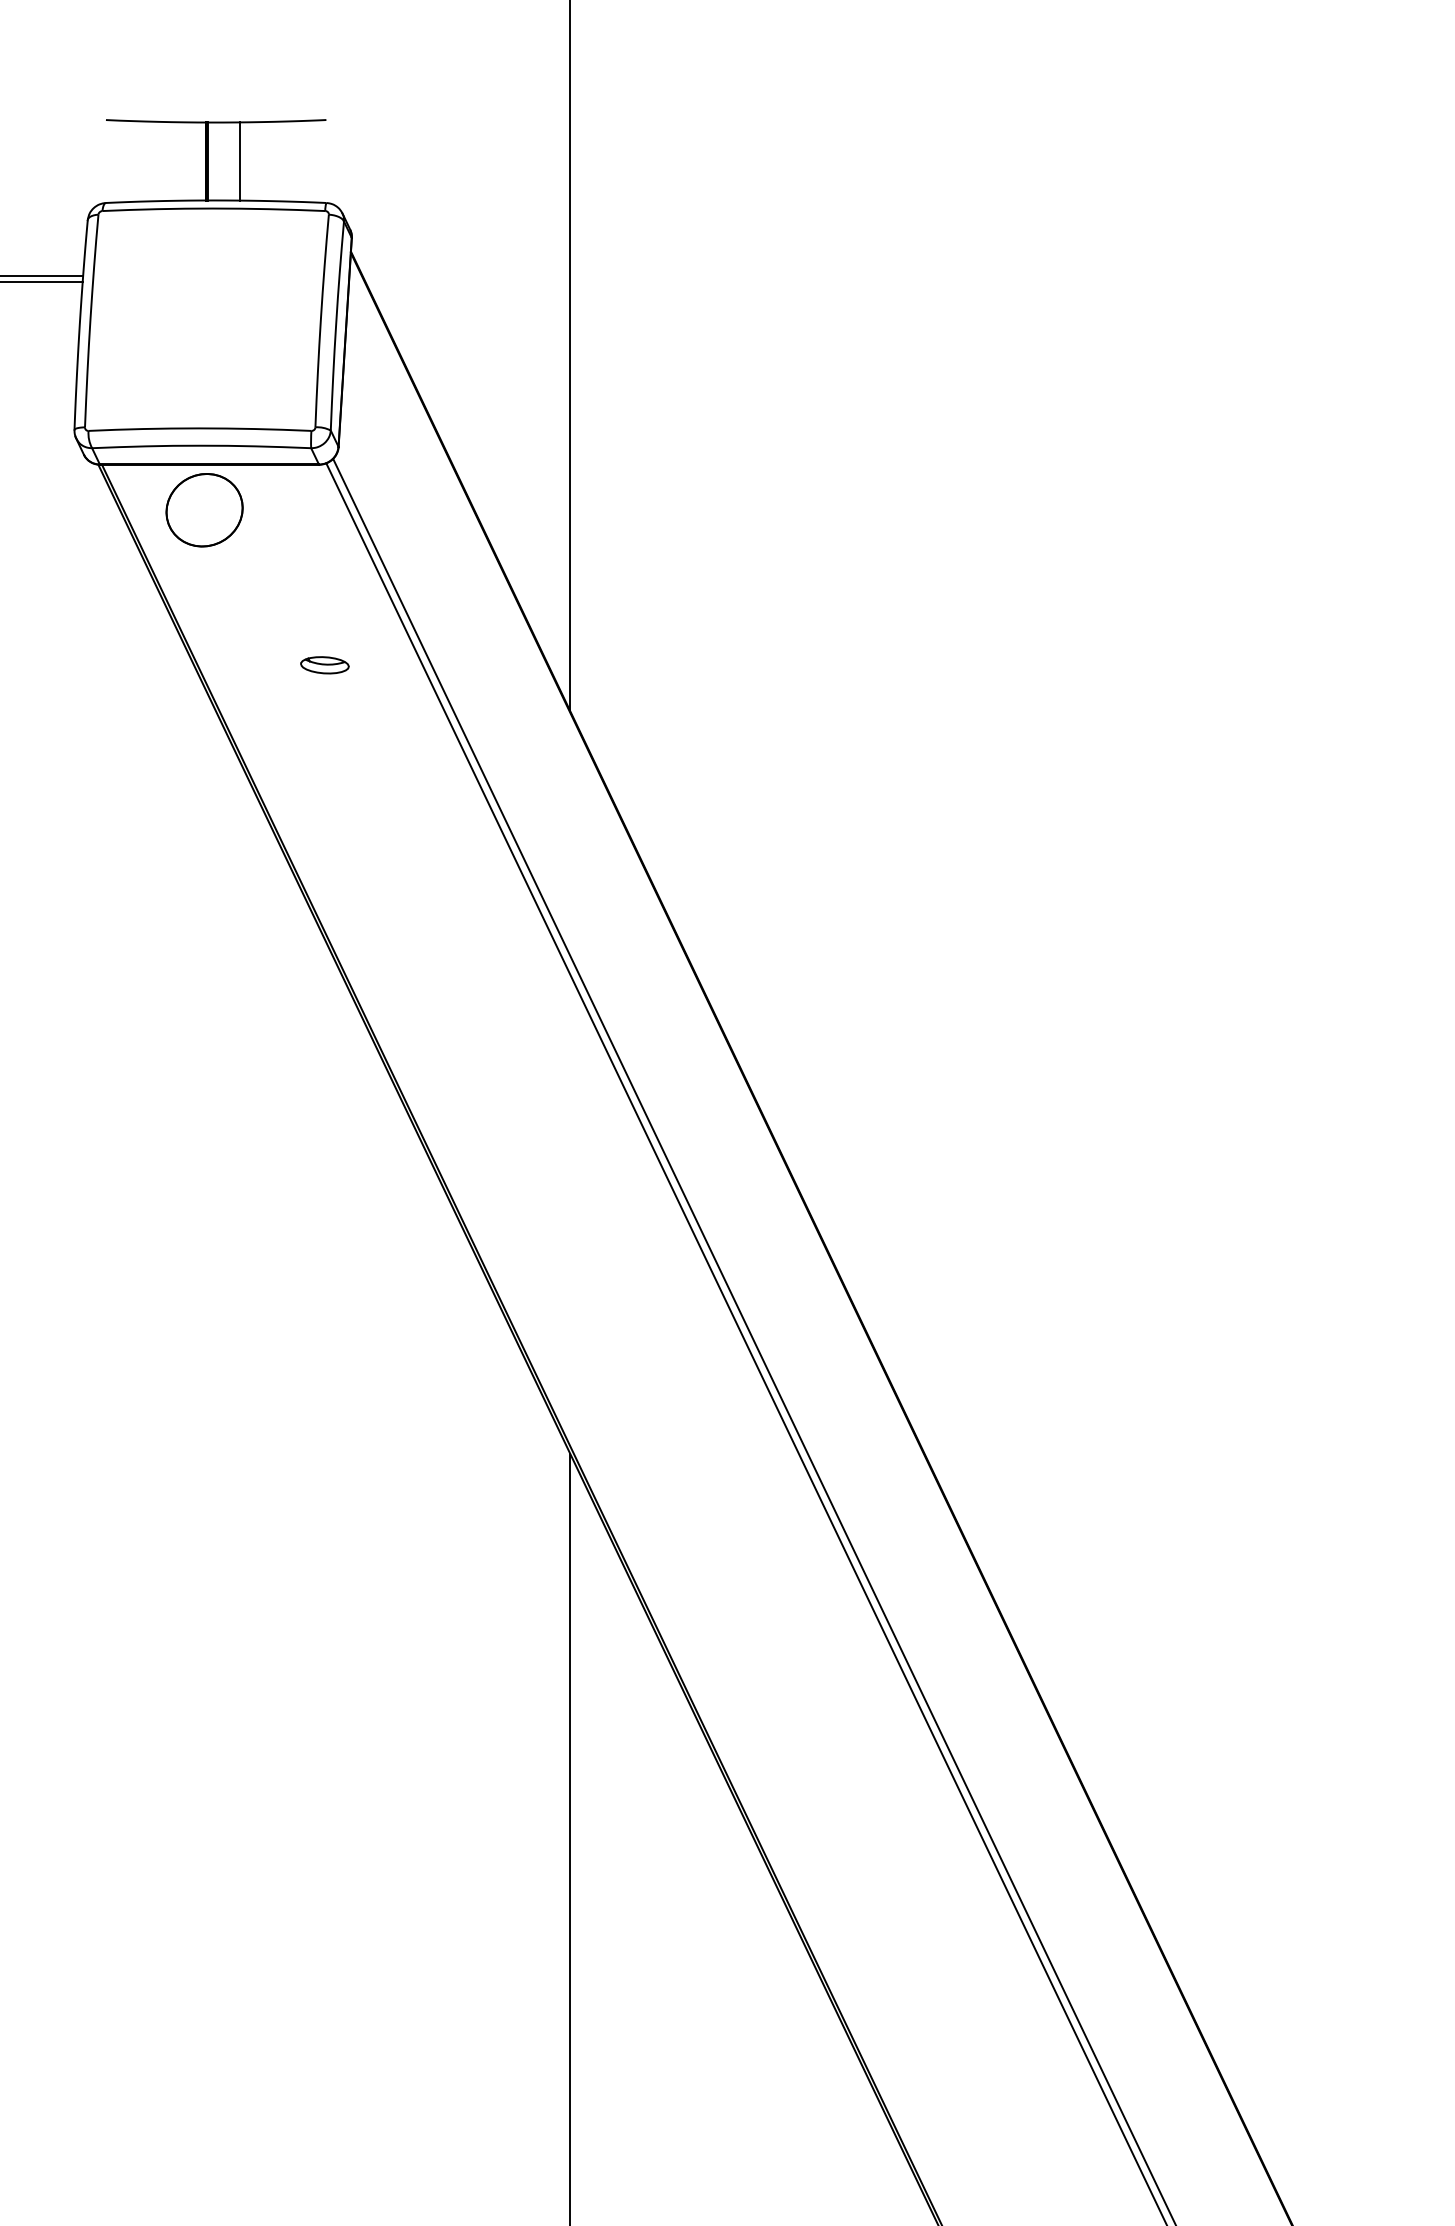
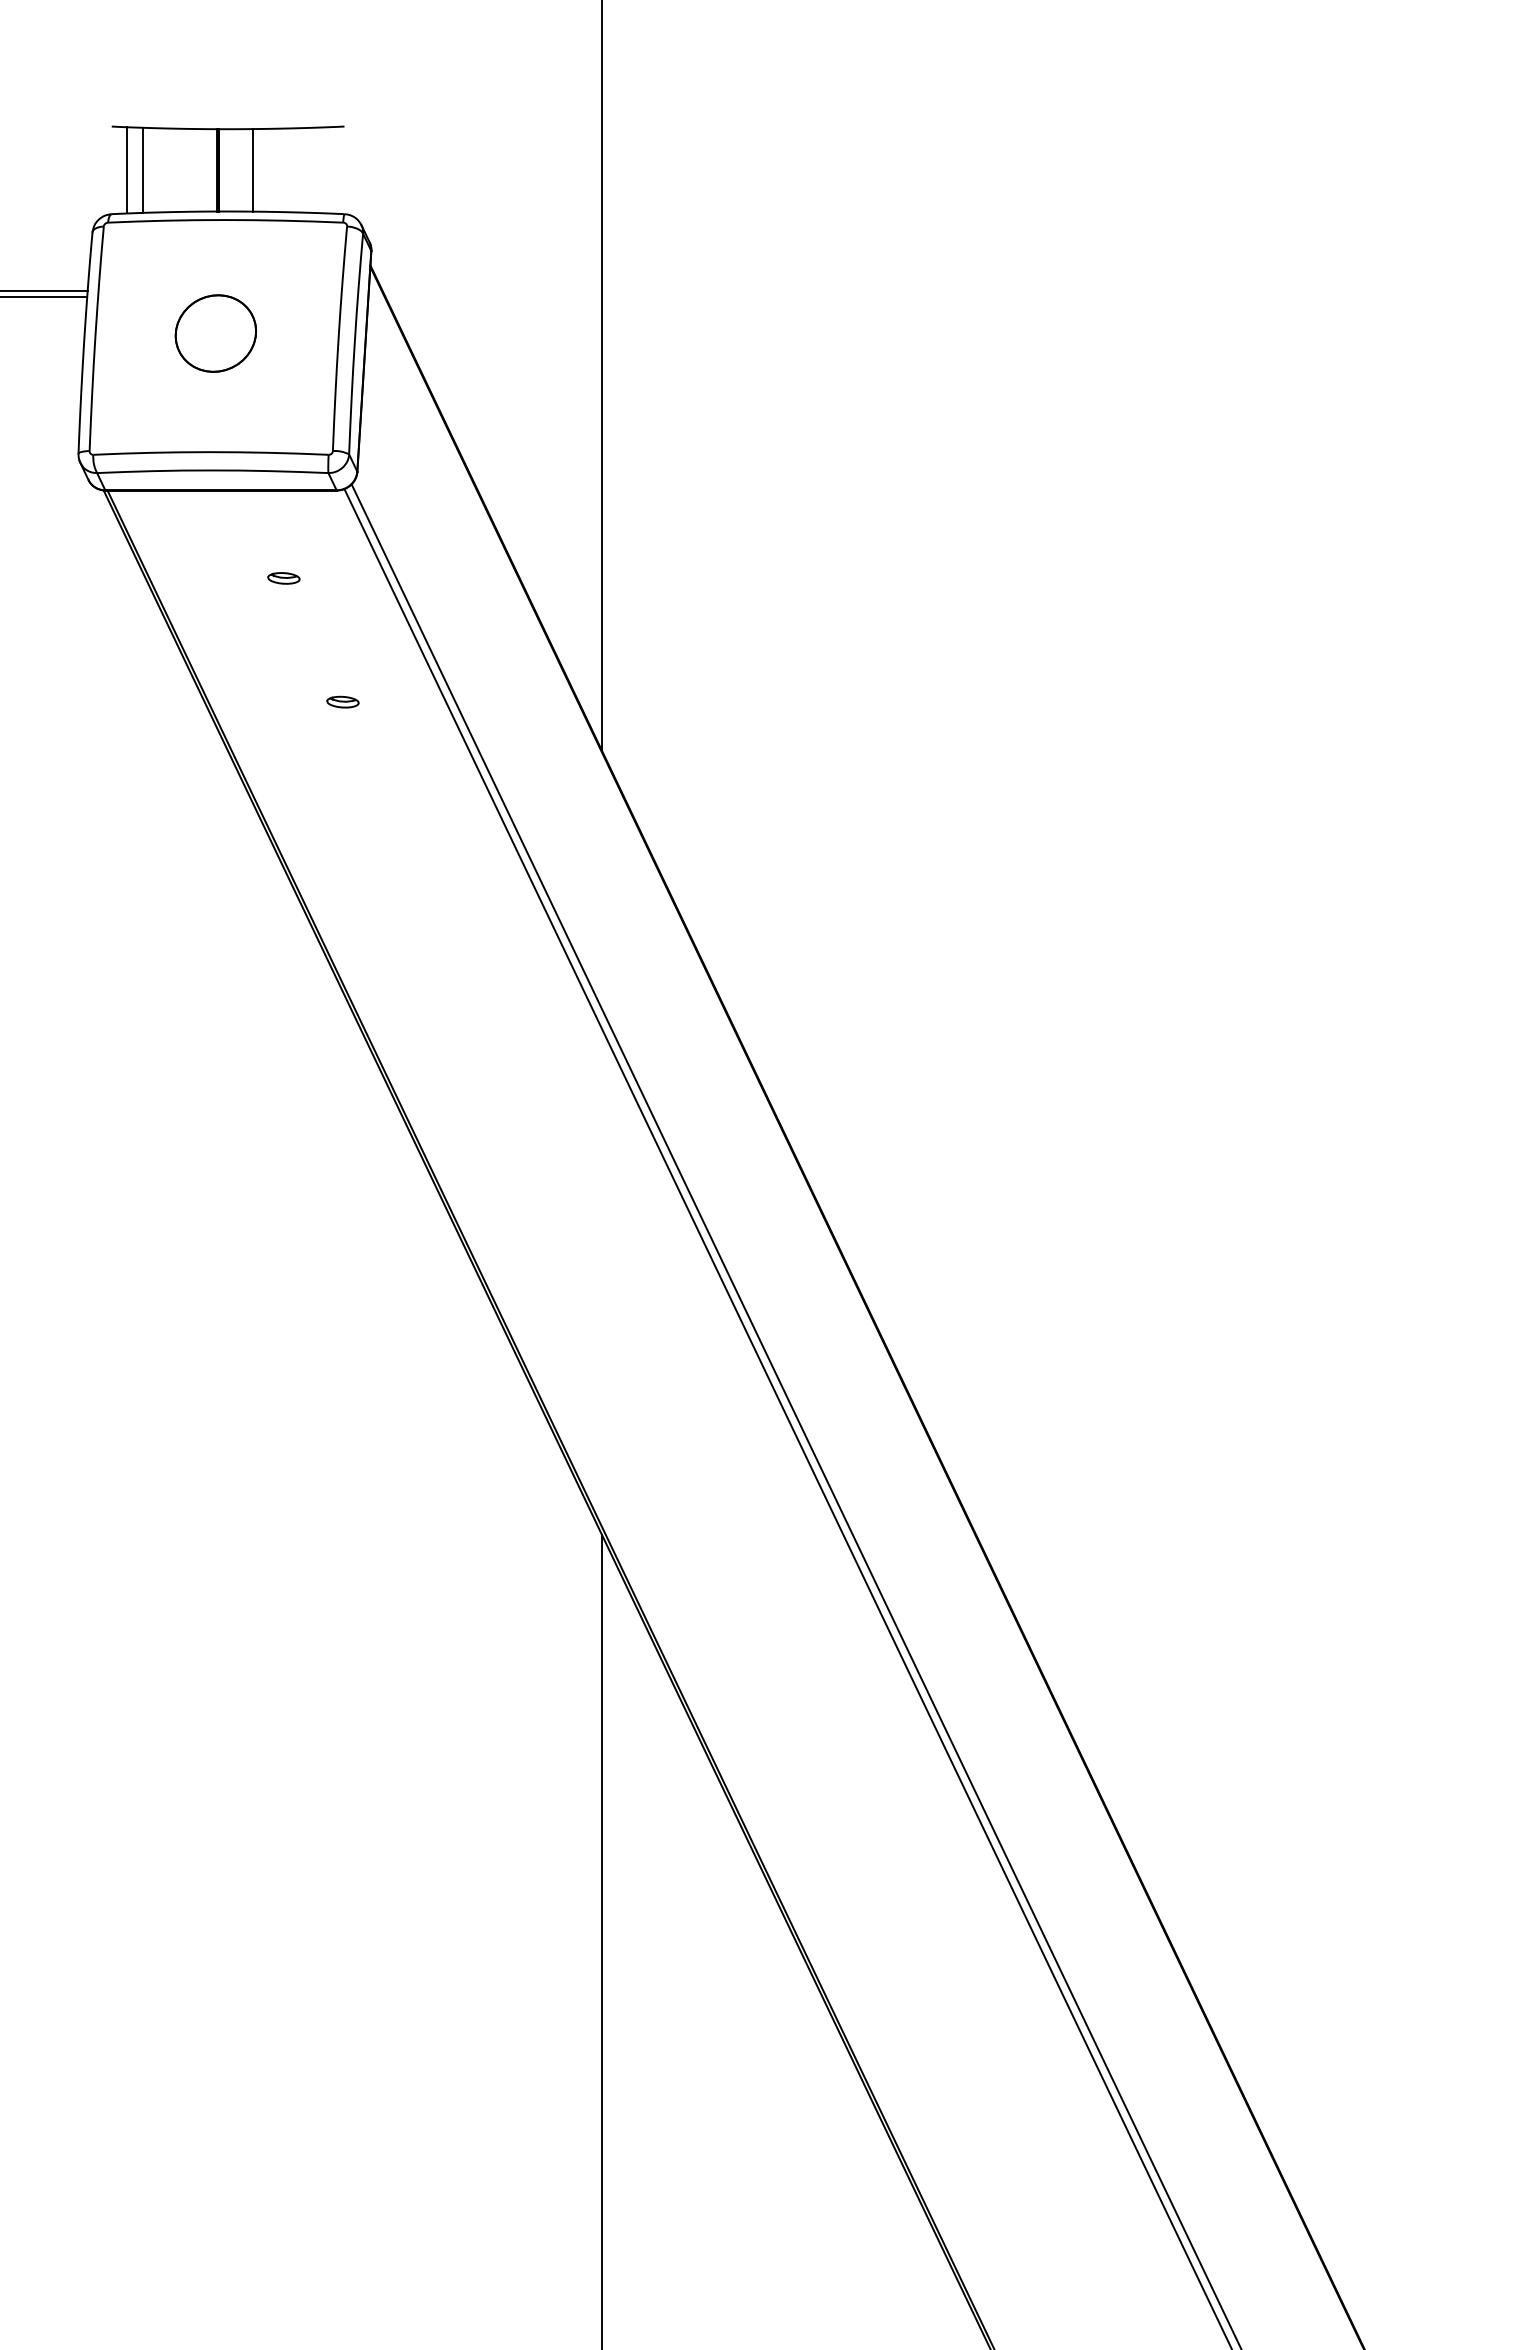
line: (135, 160) -> (142, 169), added
line: (120, 161) -> (127, 170), added
part: (204, 510) -> (215, 333), moved
part: (268, 548) -> (283, 578), added
part: (324, 664) -> (342, 701), size x0.62

